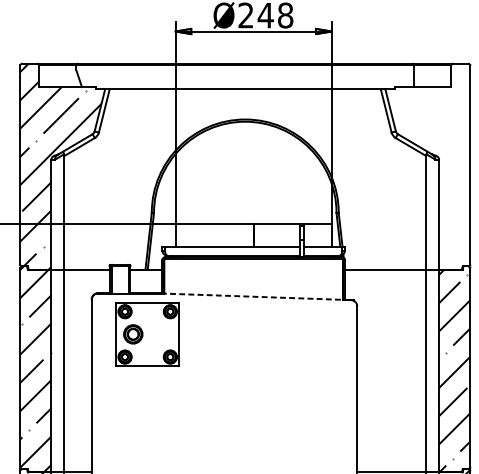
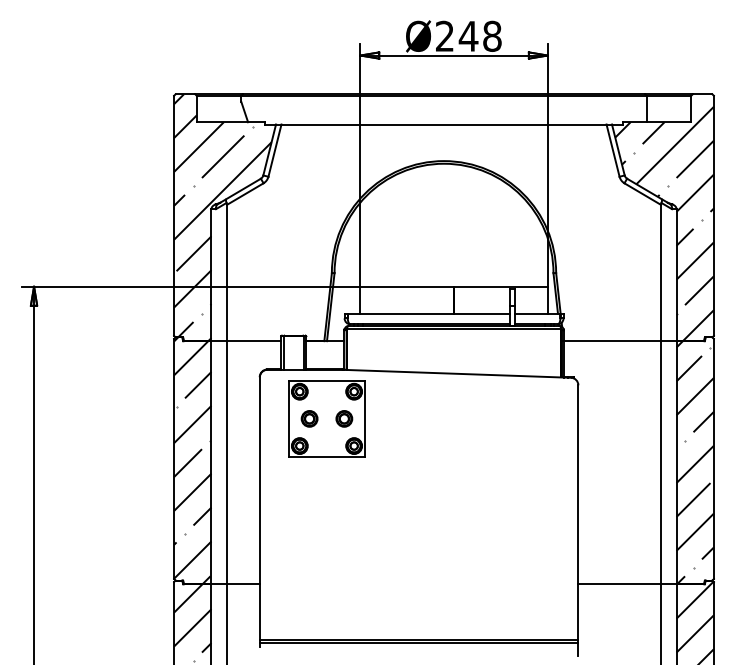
hatch: (429, 171) -> (664, 223), added
line: (256, 296) -> (457, 373), dashed -> solid
part: (133, 334) -> (309, 418), size x0.71
part: (162, 334) -> (344, 418), added

